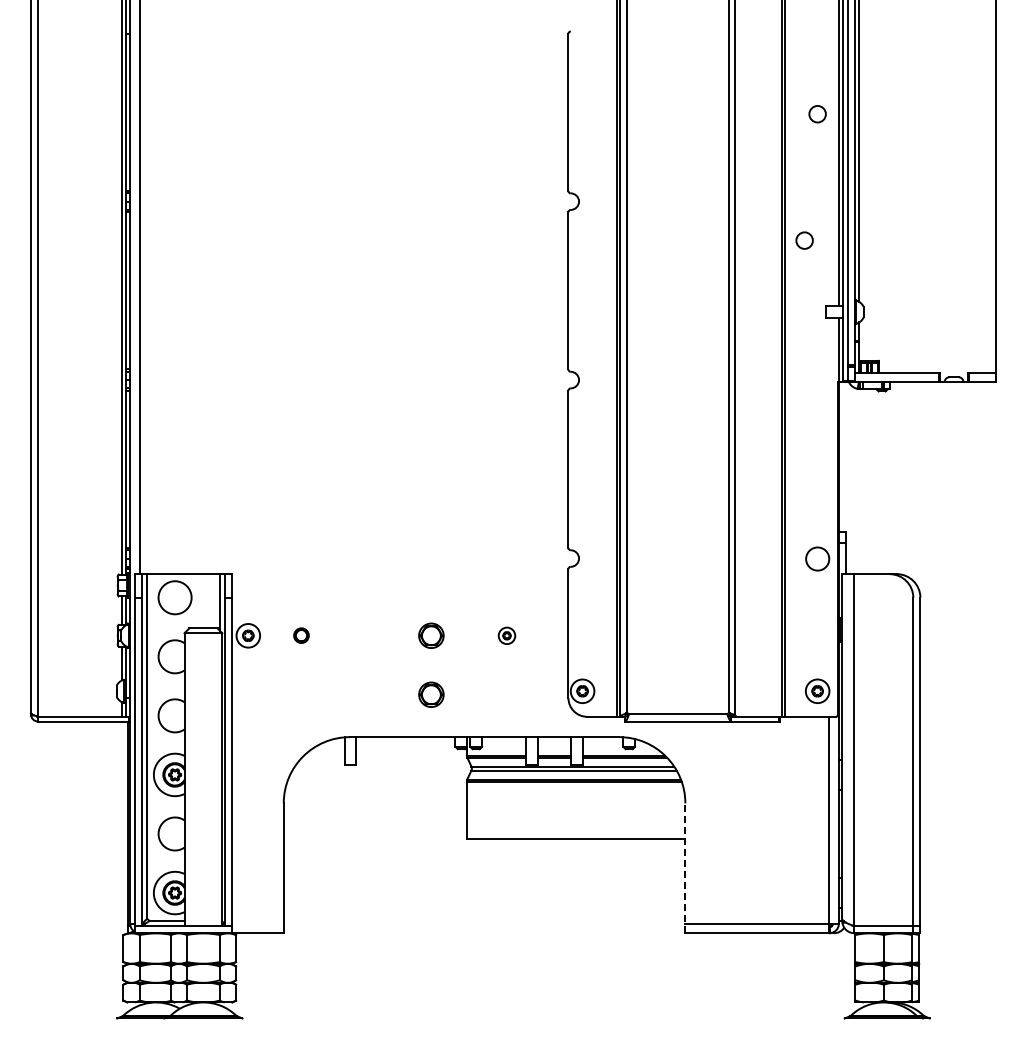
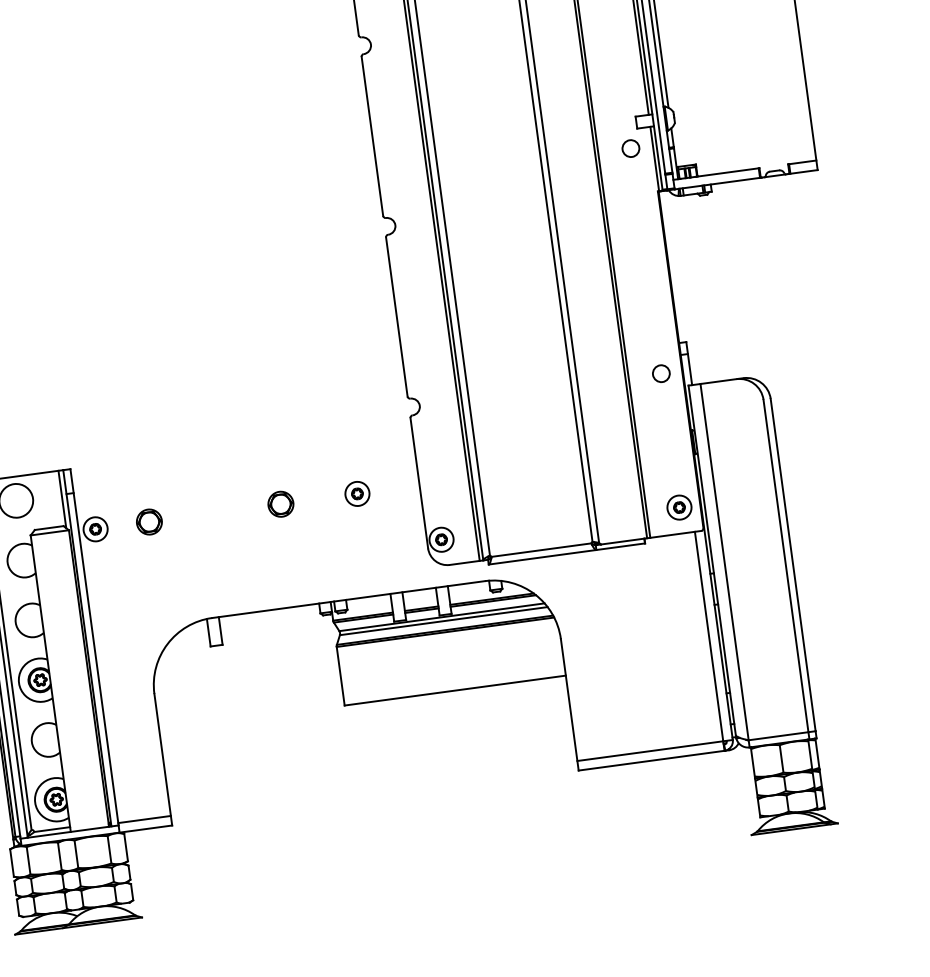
circle: (804, 240) -> (630, 148), moved
circle: (817, 558) -> (661, 373), size x0.71
part: (301, 635) -> (149, 521), size x1.67
part: (506, 635) -> (356, 493), size x1.43
part: (431, 694) -> (289, 563), removed
line: (685, 868) -> (569, 705), dashed -> solid
line: (257, 923) -> (144, 819), added

